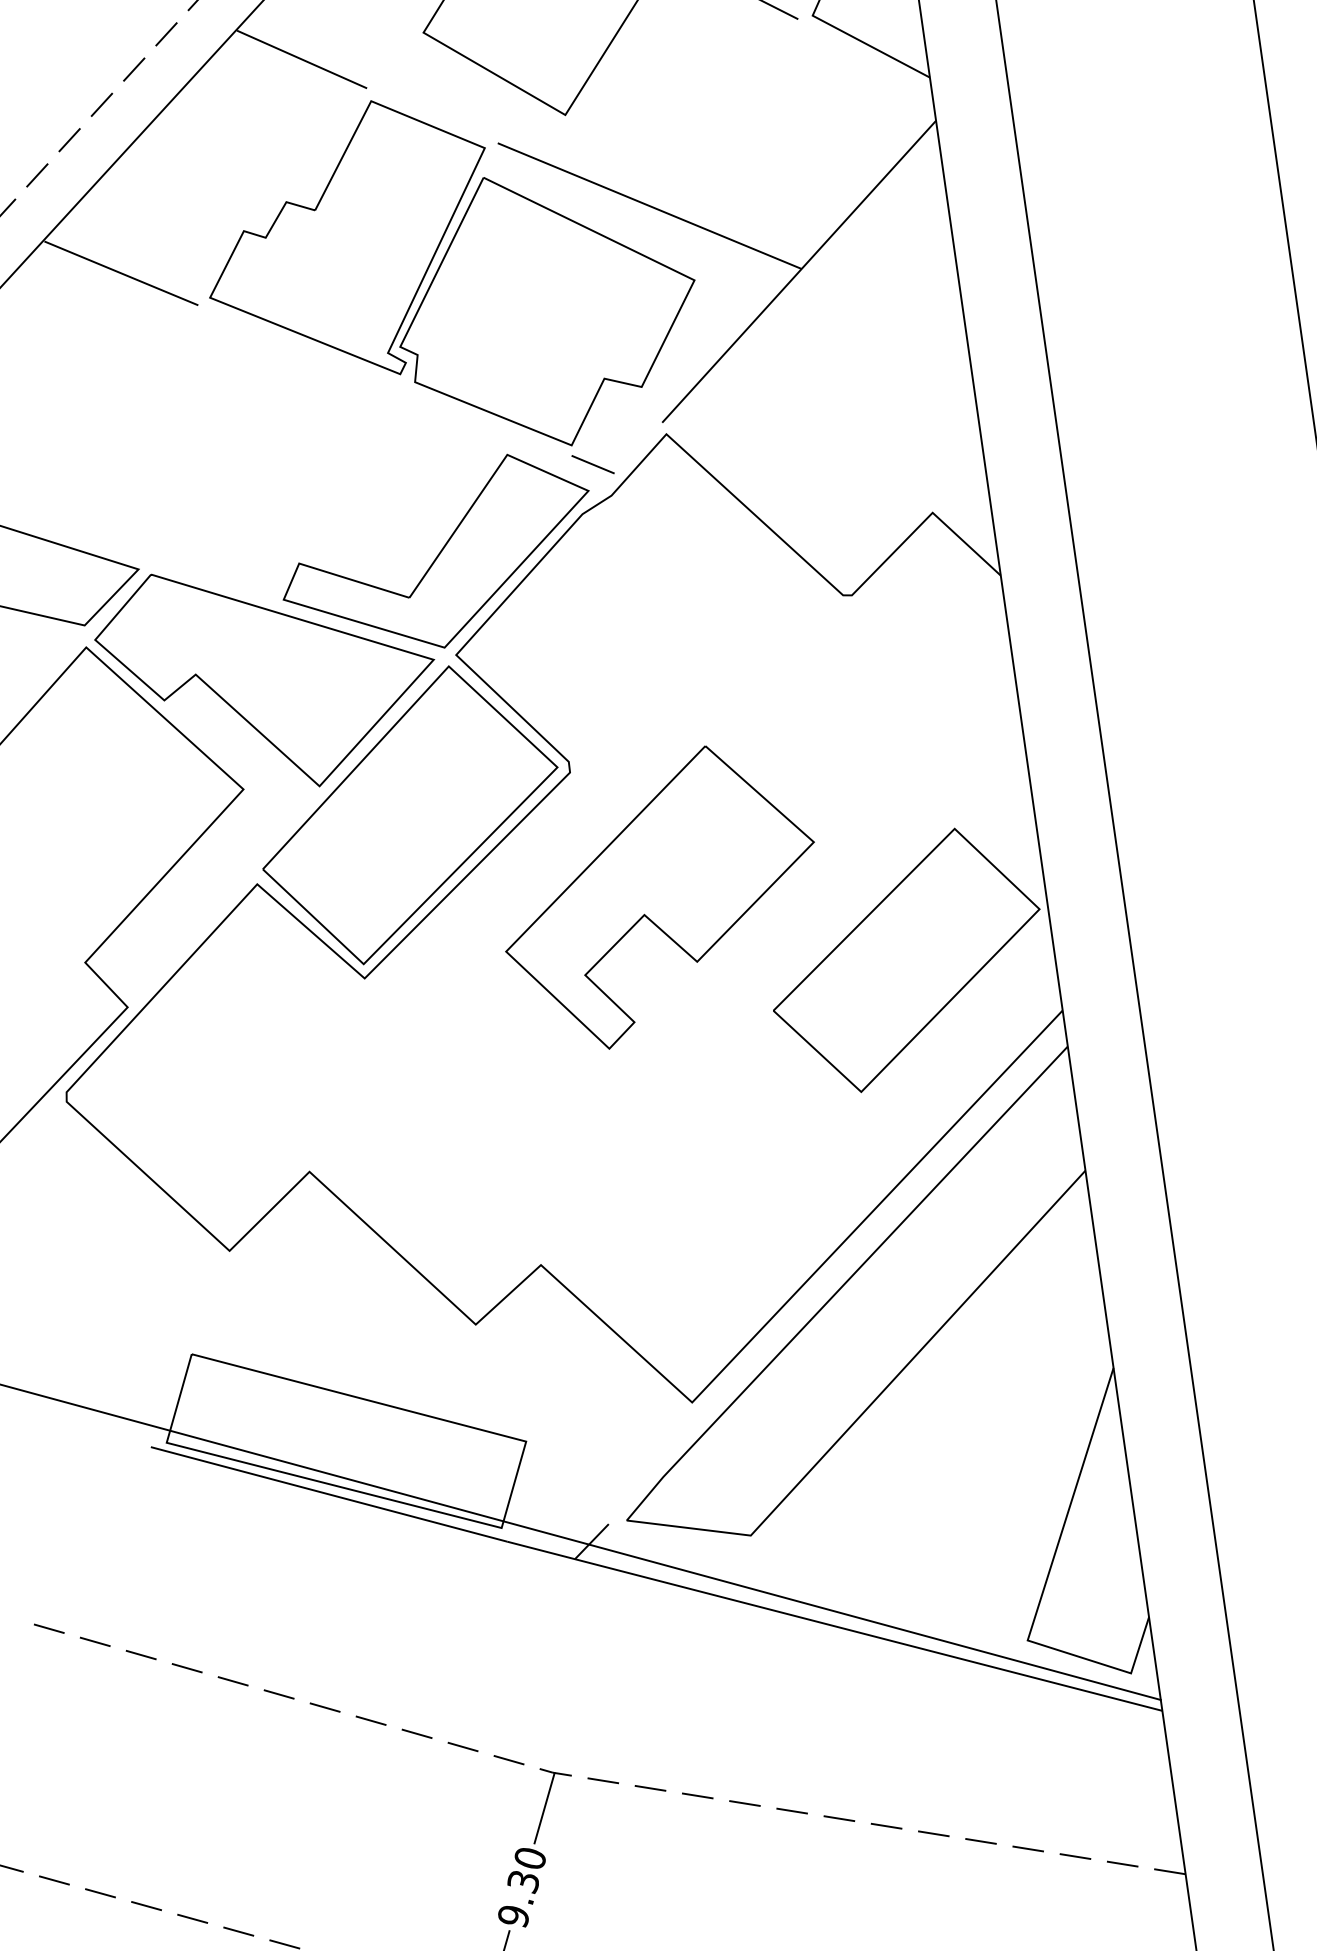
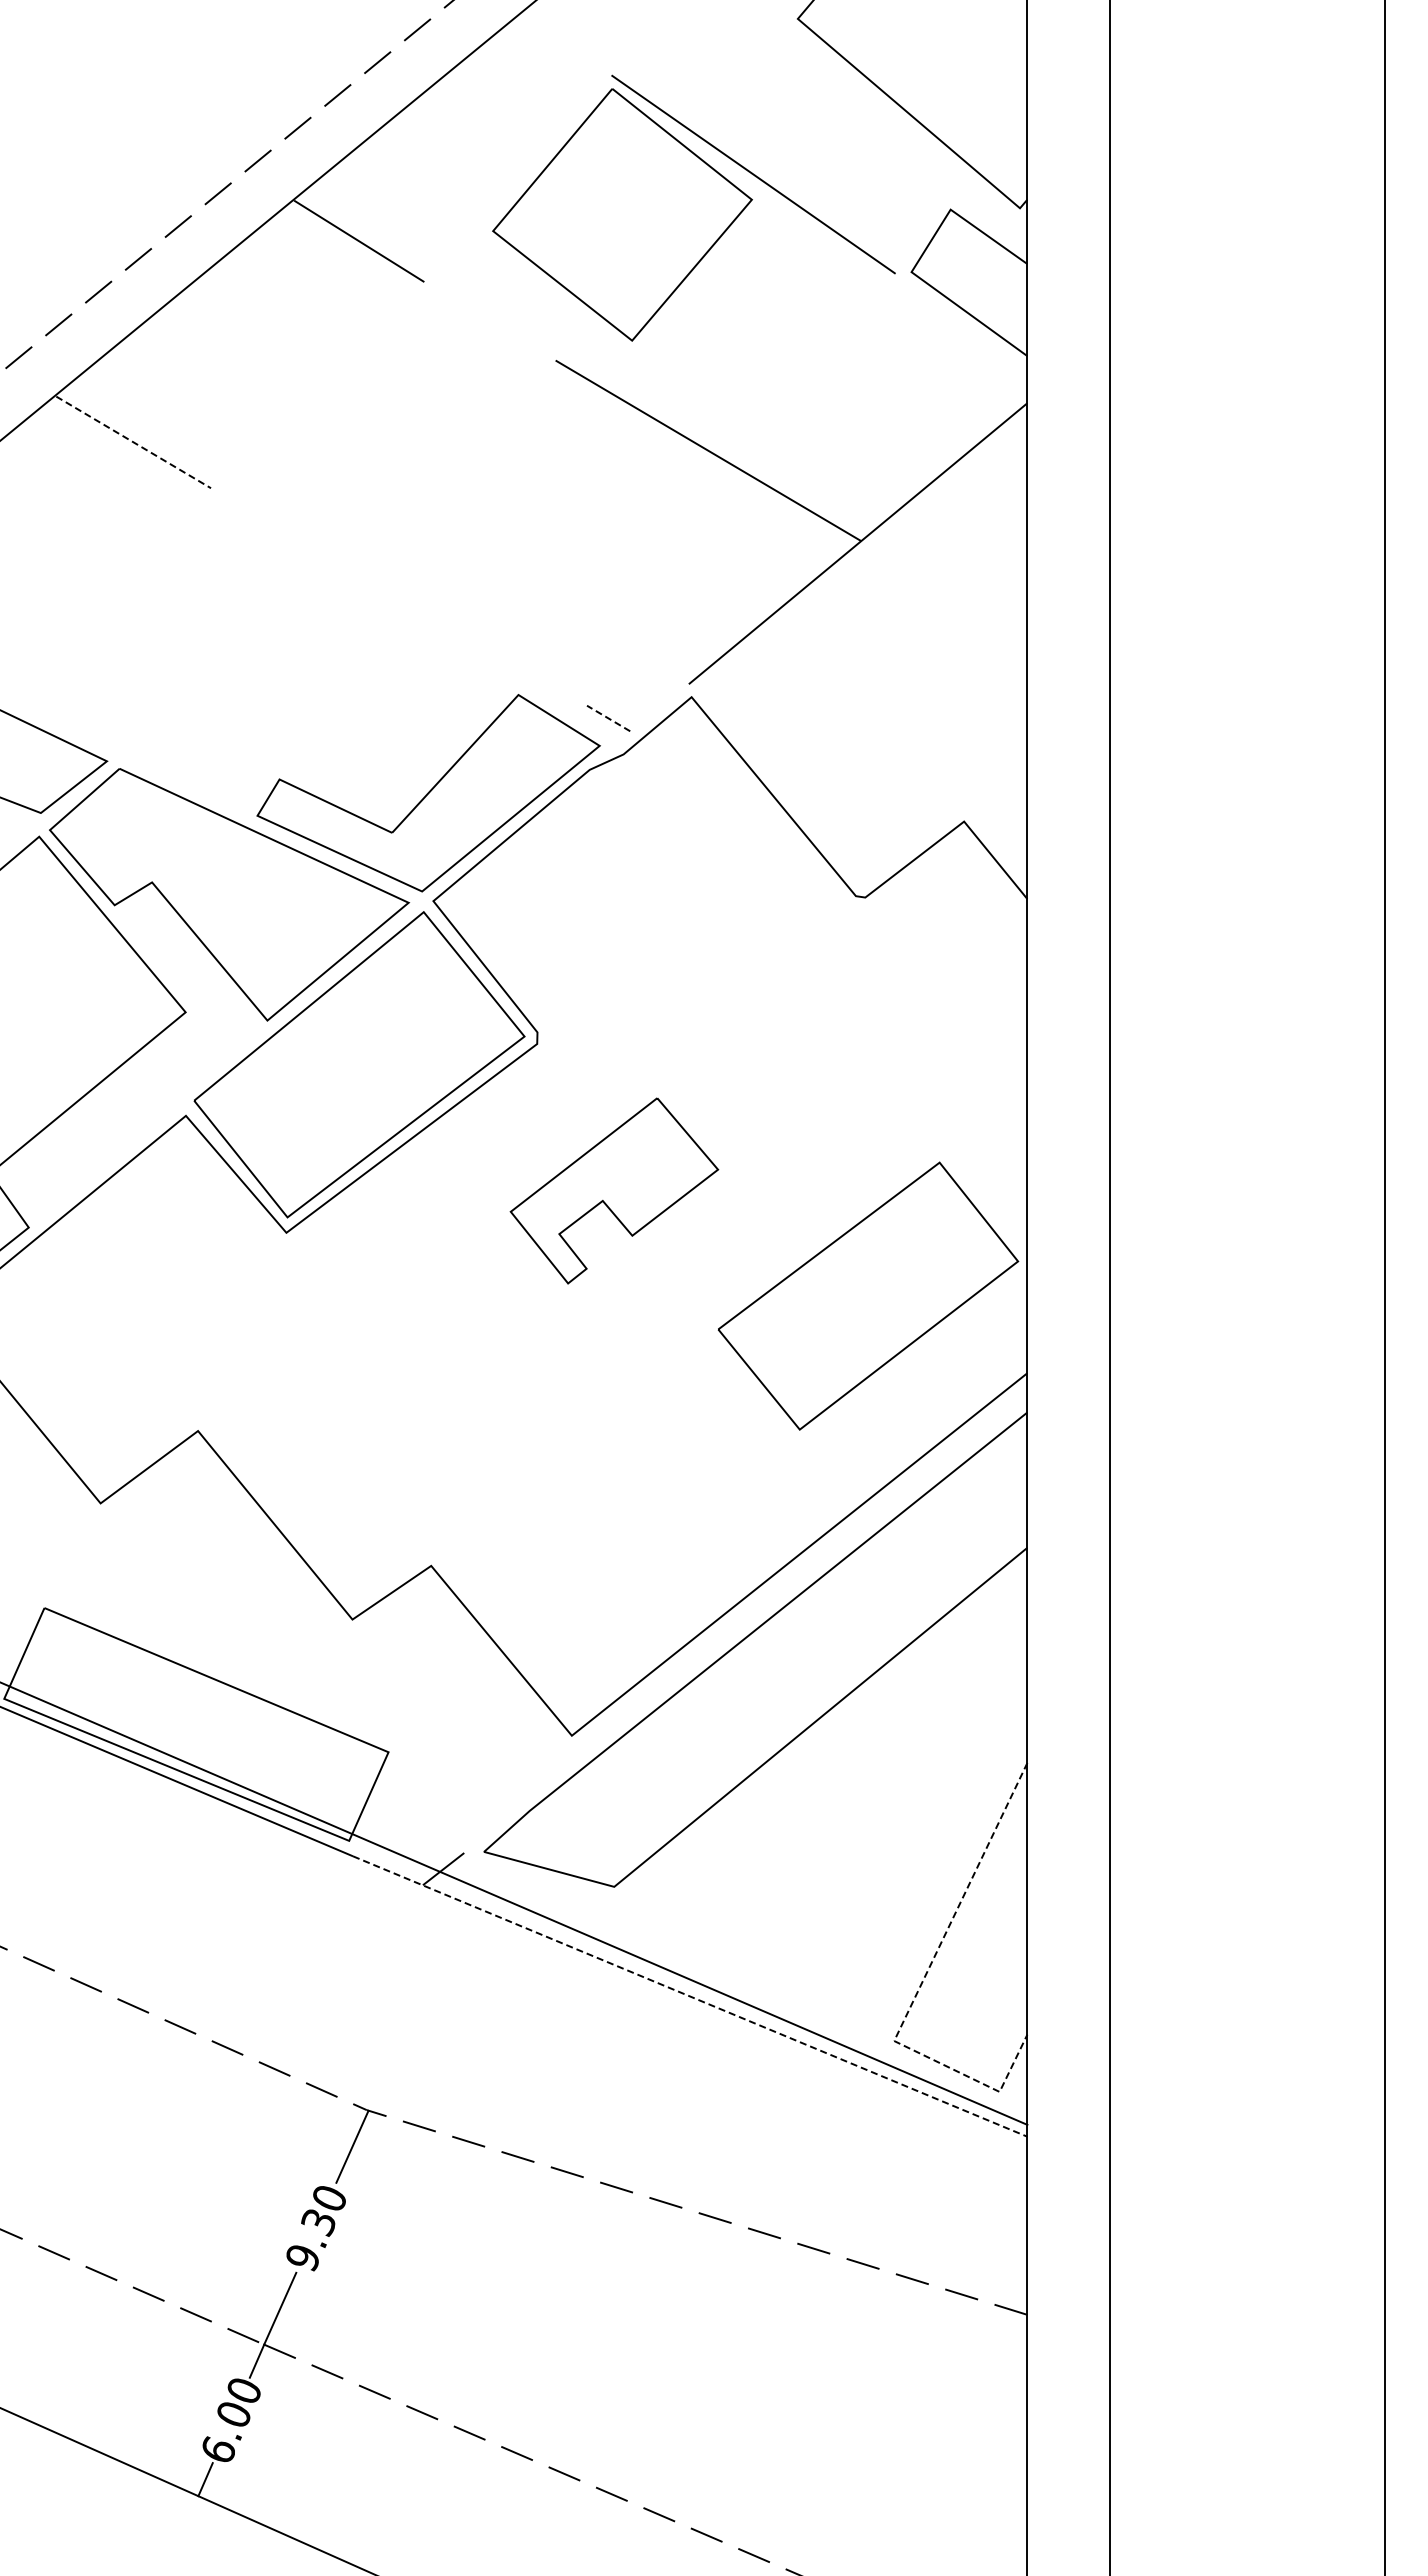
line: (121, 273) -> (133, 442), solid -> dashed
part: (450, 276) -> (484, 495), removed
line: (592, 464) -> (608, 718), solid -> dashed
part: (660, 896) -> (614, 1190), size x0.6
line: (1044, 1586) -> (920, 1985), solid -> dashed
line: (835, 1626) -> (690, 1996), solid -> dashed

